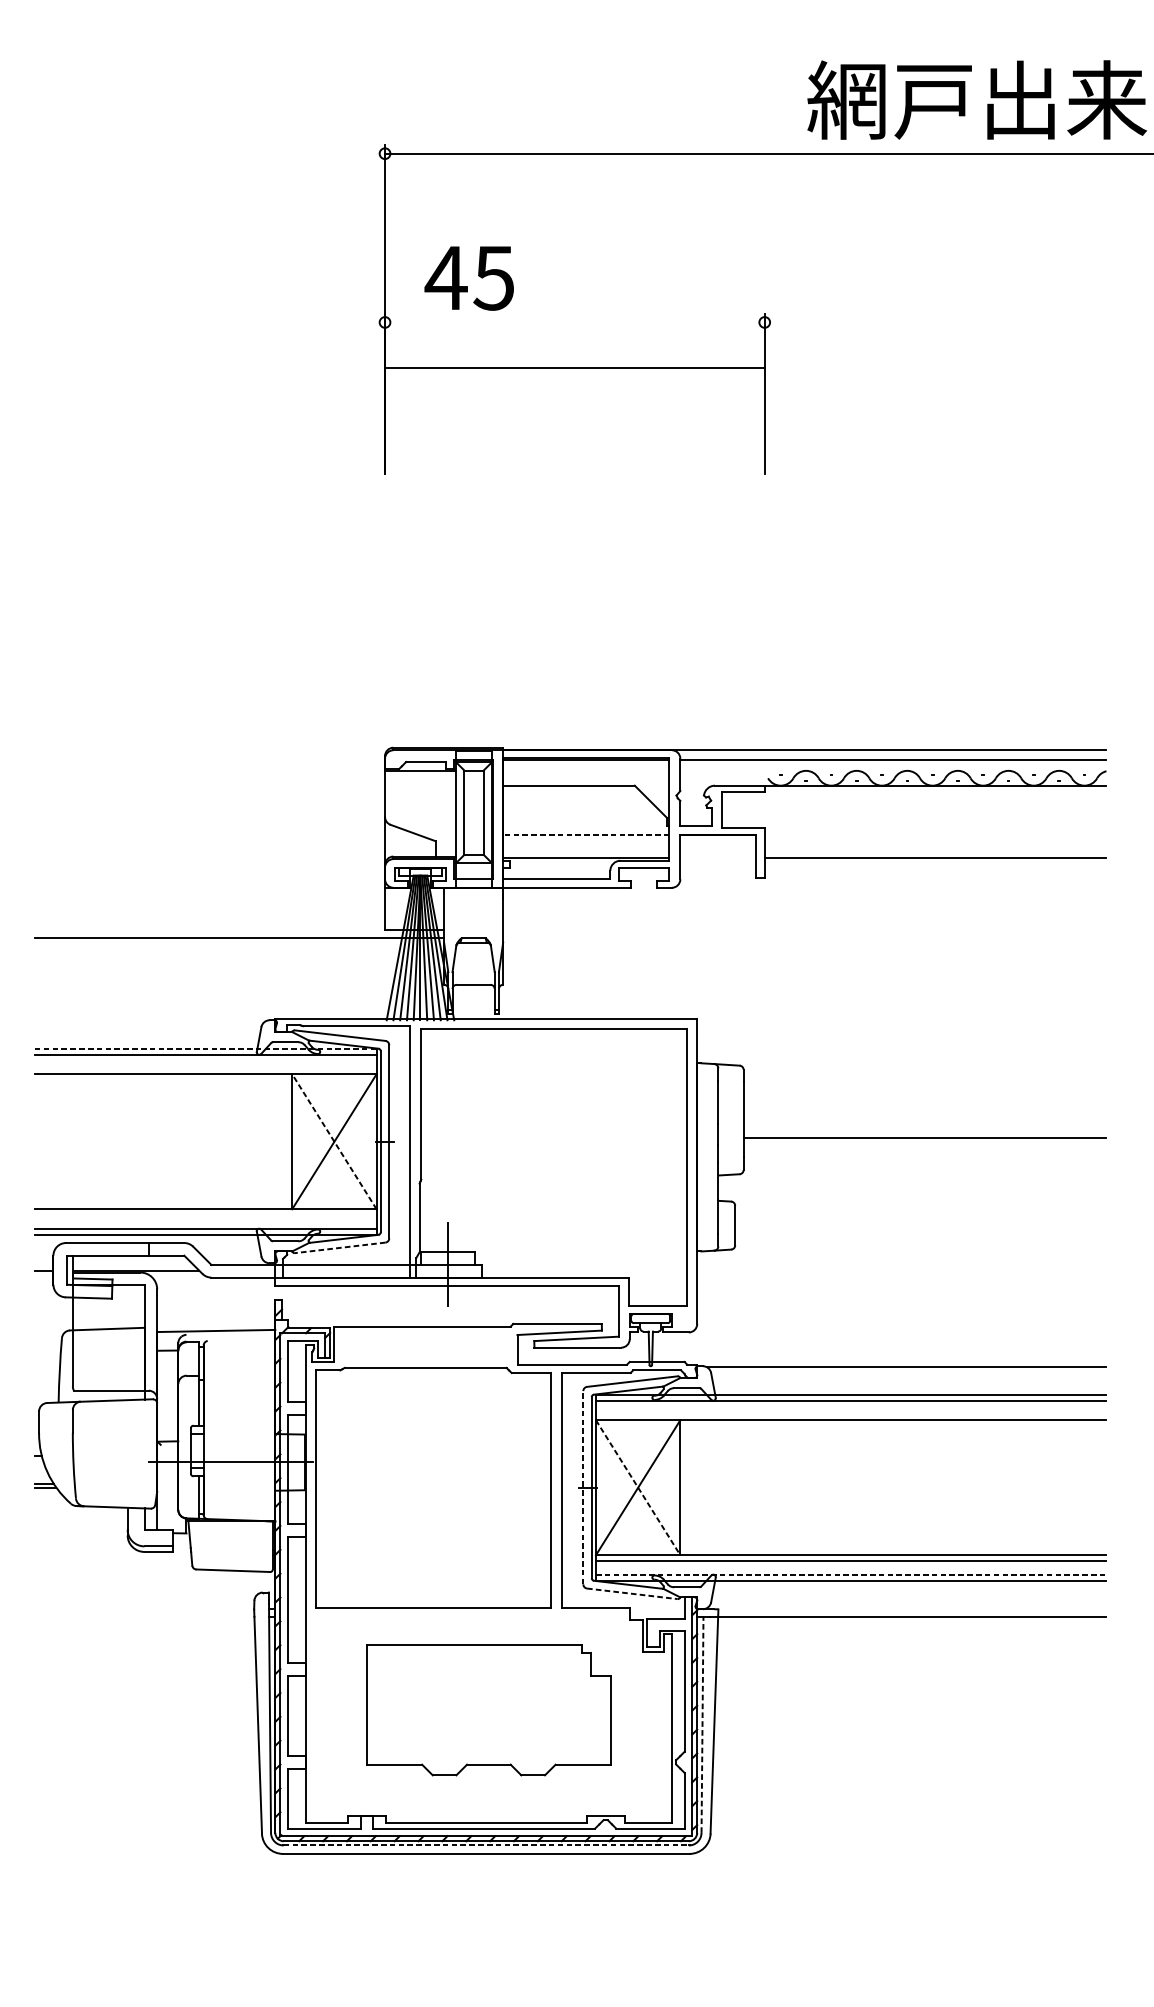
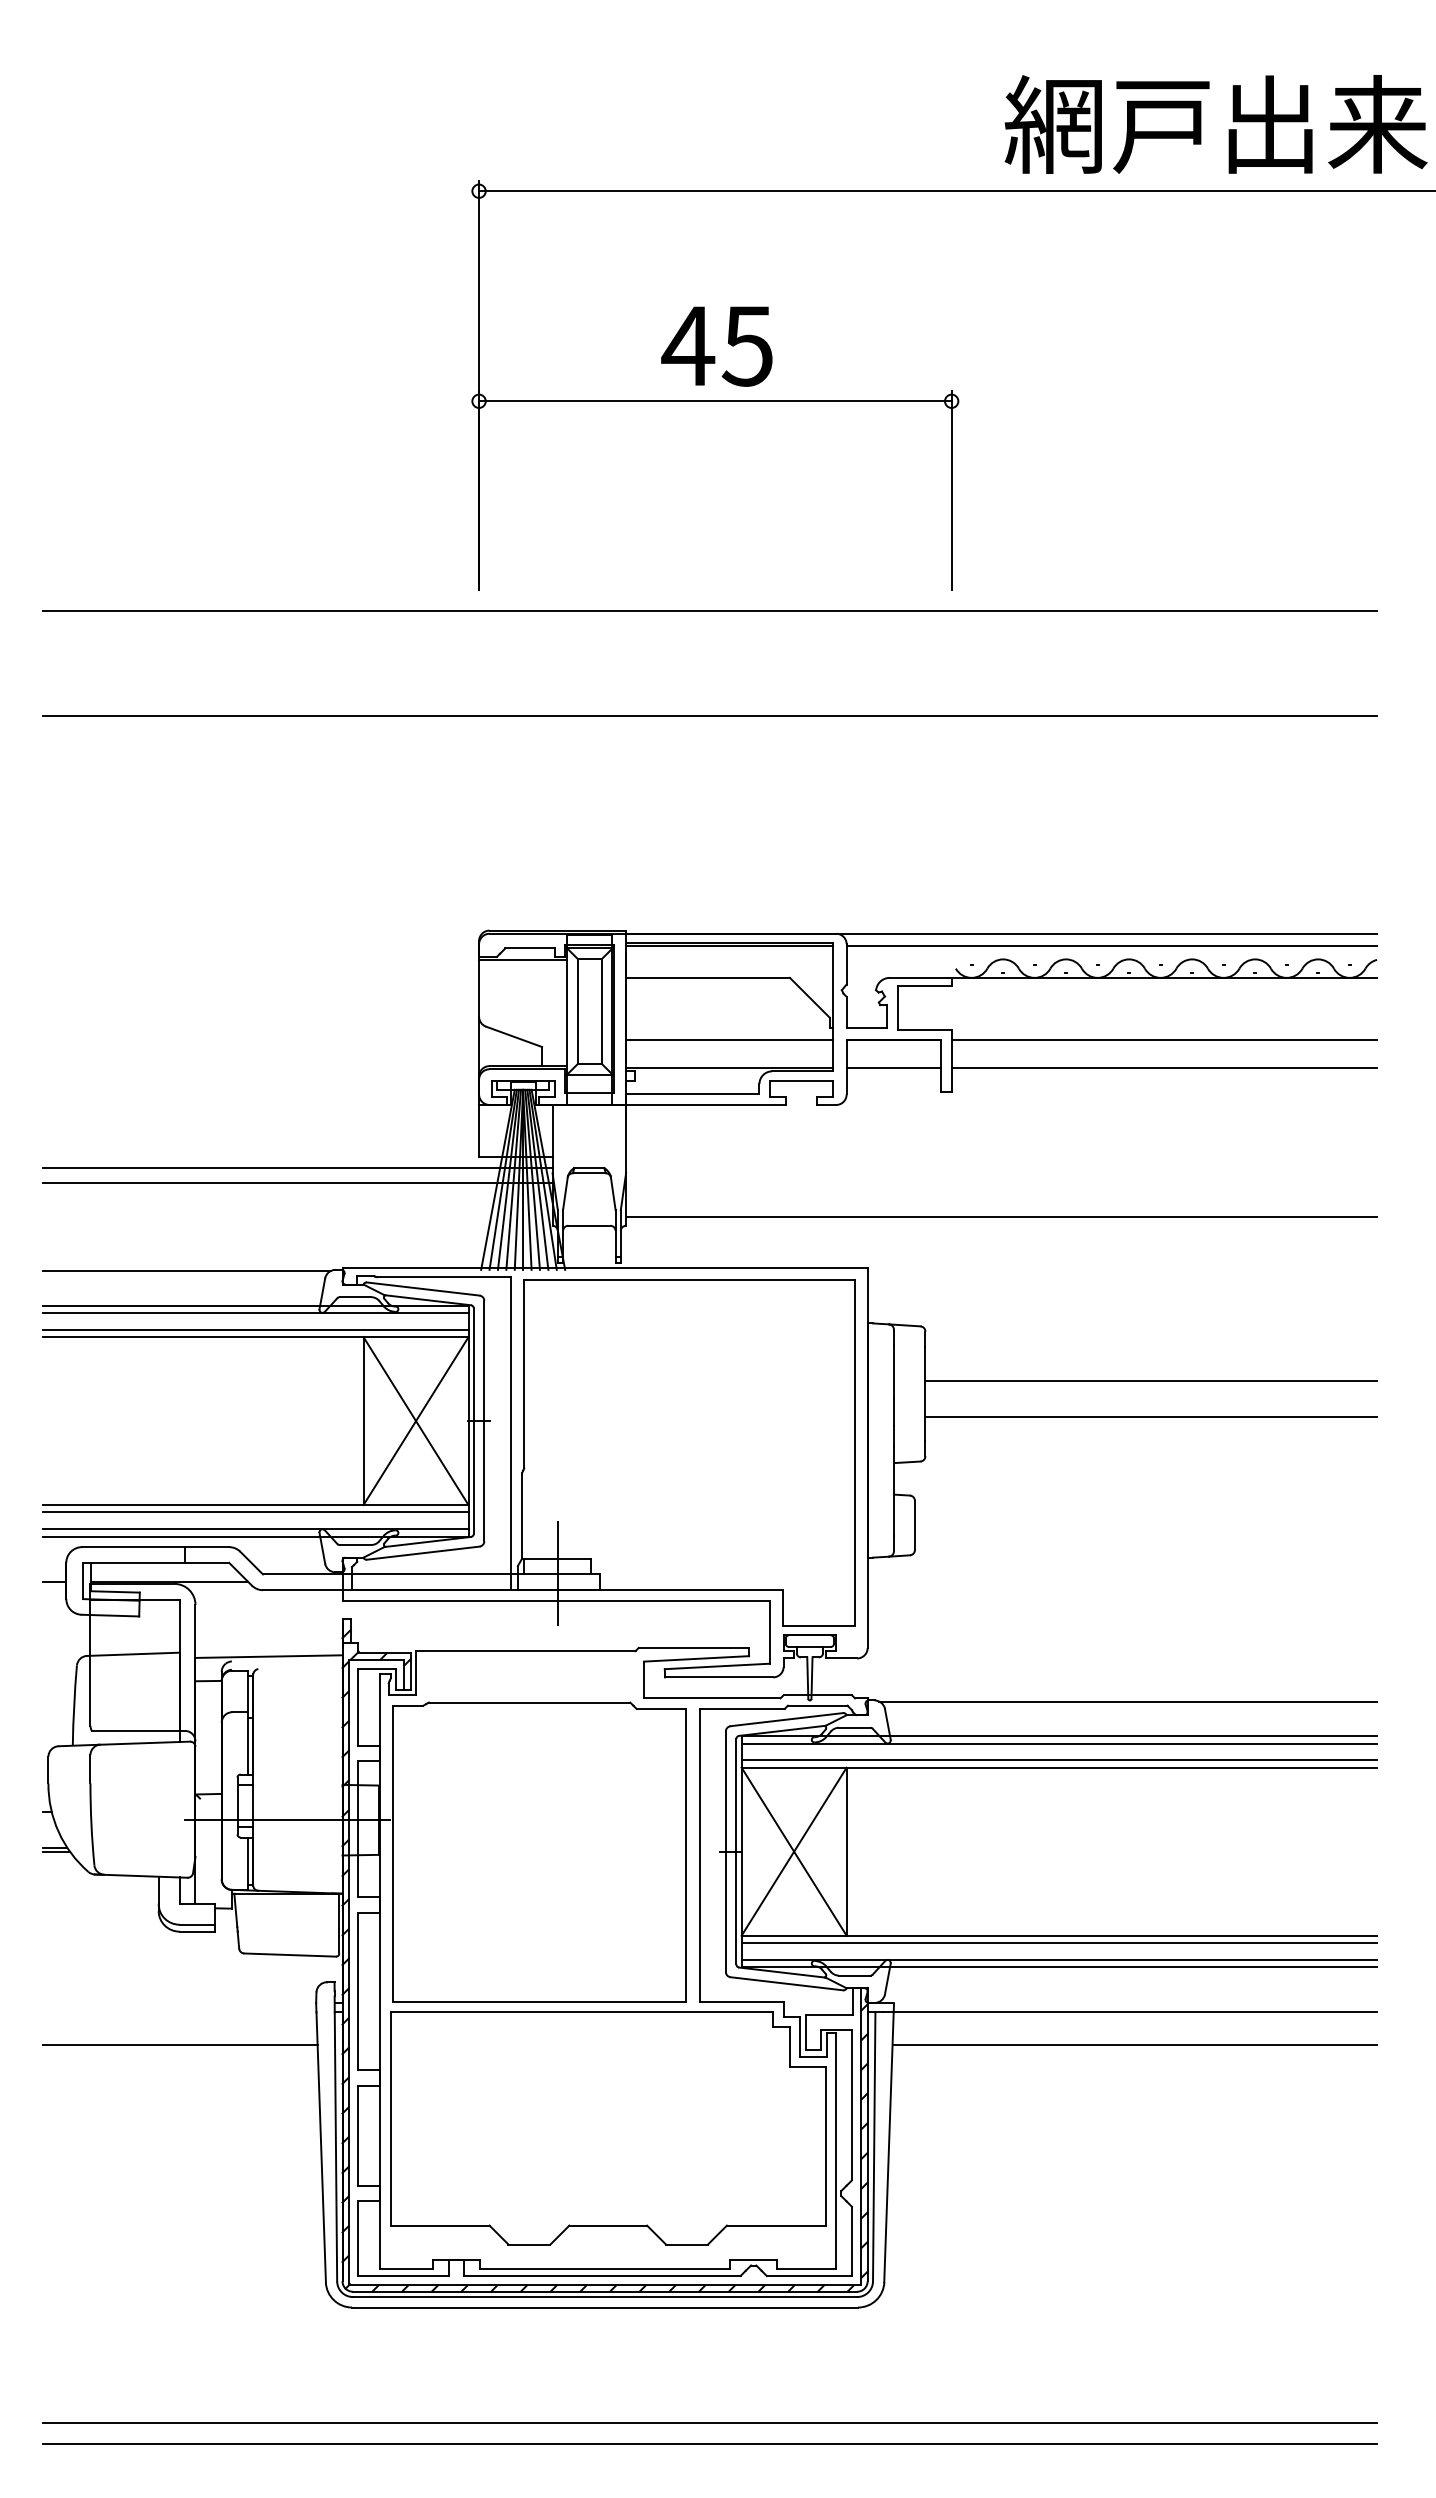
text: (468, 278) -> (716, 346), moved
line: (574, 368) -> (715, 401), moved
line: (570, 491) -> (710, 611), added
line: (570, 575) -> (710, 716), added
line: (586, 835) -> (729, 1039), dashed -> solid
line: (935, 835) -> (1164, 1039), added
line: (717, 858) -> (893, 1068), added
line: (239, 950) -> (297, 1182), added
line: (804, 978) -> (1001, 1217), added
line: (149, 1020) -> (186, 1270), added
line: (205, 1048) -> (255, 1305), dashed -> solid
line: (205, 1068) -> (255, 1329), added
line: (925, 1109) -> (1151, 1381), added
line: (333, 1141) -> (415, 1420), dashed -> solid
line: (205, 1215) -> (255, 1512), added
line: (340, 1248) -> (423, 1553), dashed -> solid
line: (851, 1414) -> (1059, 1760), added
line: (583, 1487) -> (725, 1851), dashed -> solid
line: (638, 1488) -> (794, 1852), dashed -> solid
line: (851, 1574) -> (1059, 1959), dashed -> solid
line: (632, 1593) -> (786, 1983), dashed -> solid
line: (145, 1642) -> (180, 2044), added
line: (911, 1642) -> (1134, 2044), added
part: (489, 1710) -> (608, 2128), size x1.43
line: (702, 1724) -> (874, 2146), dashed -> solid
line: (486, 1845) -> (605, 2297), dashed -> solid
line: (570, 1947) -> (710, 2423), added
line: (570, 1963) -> (710, 2444), added

